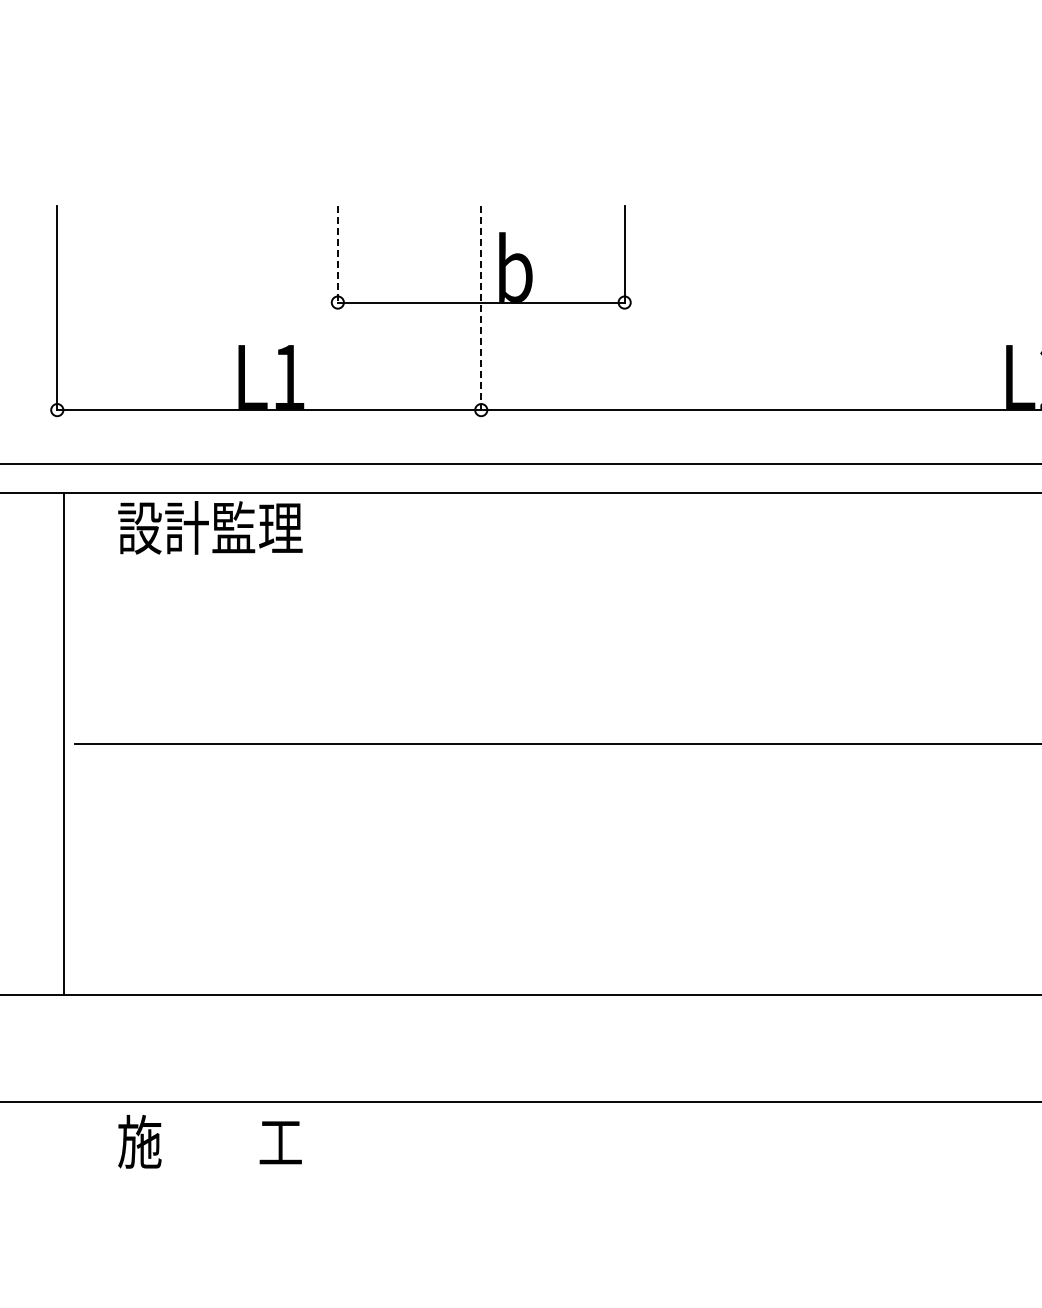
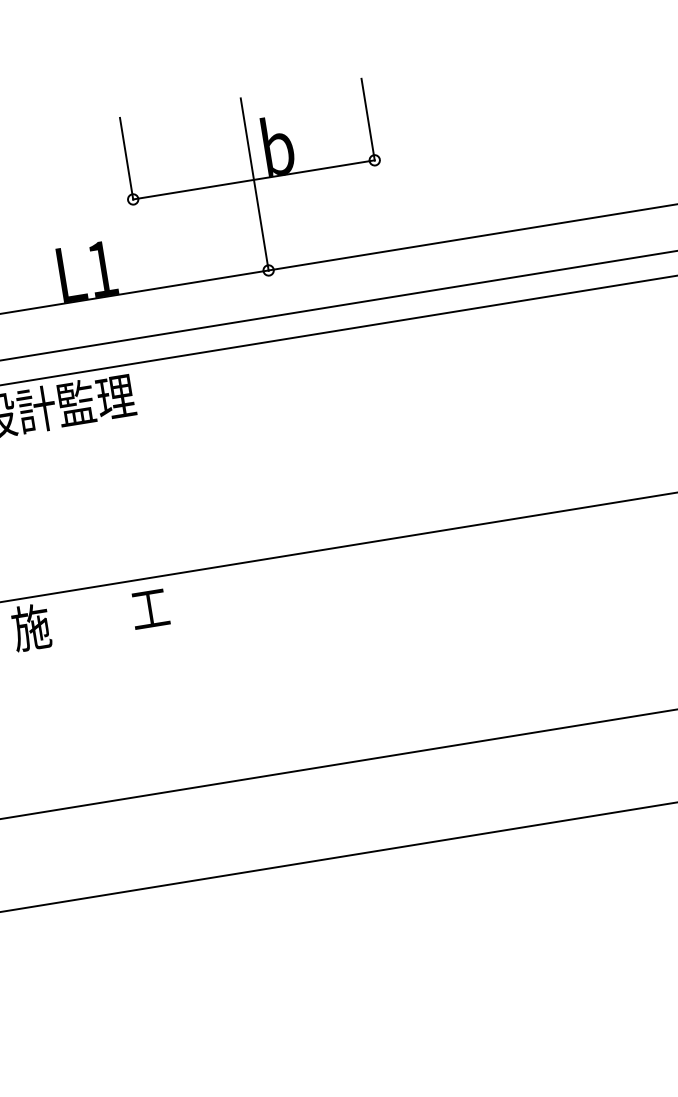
line: (337, 254) -> (126, 159), dashed -> solid
line: (481, 308) -> (254, 184), dashed -> solid
text: (209, 1141) -> (90, 617), moved

